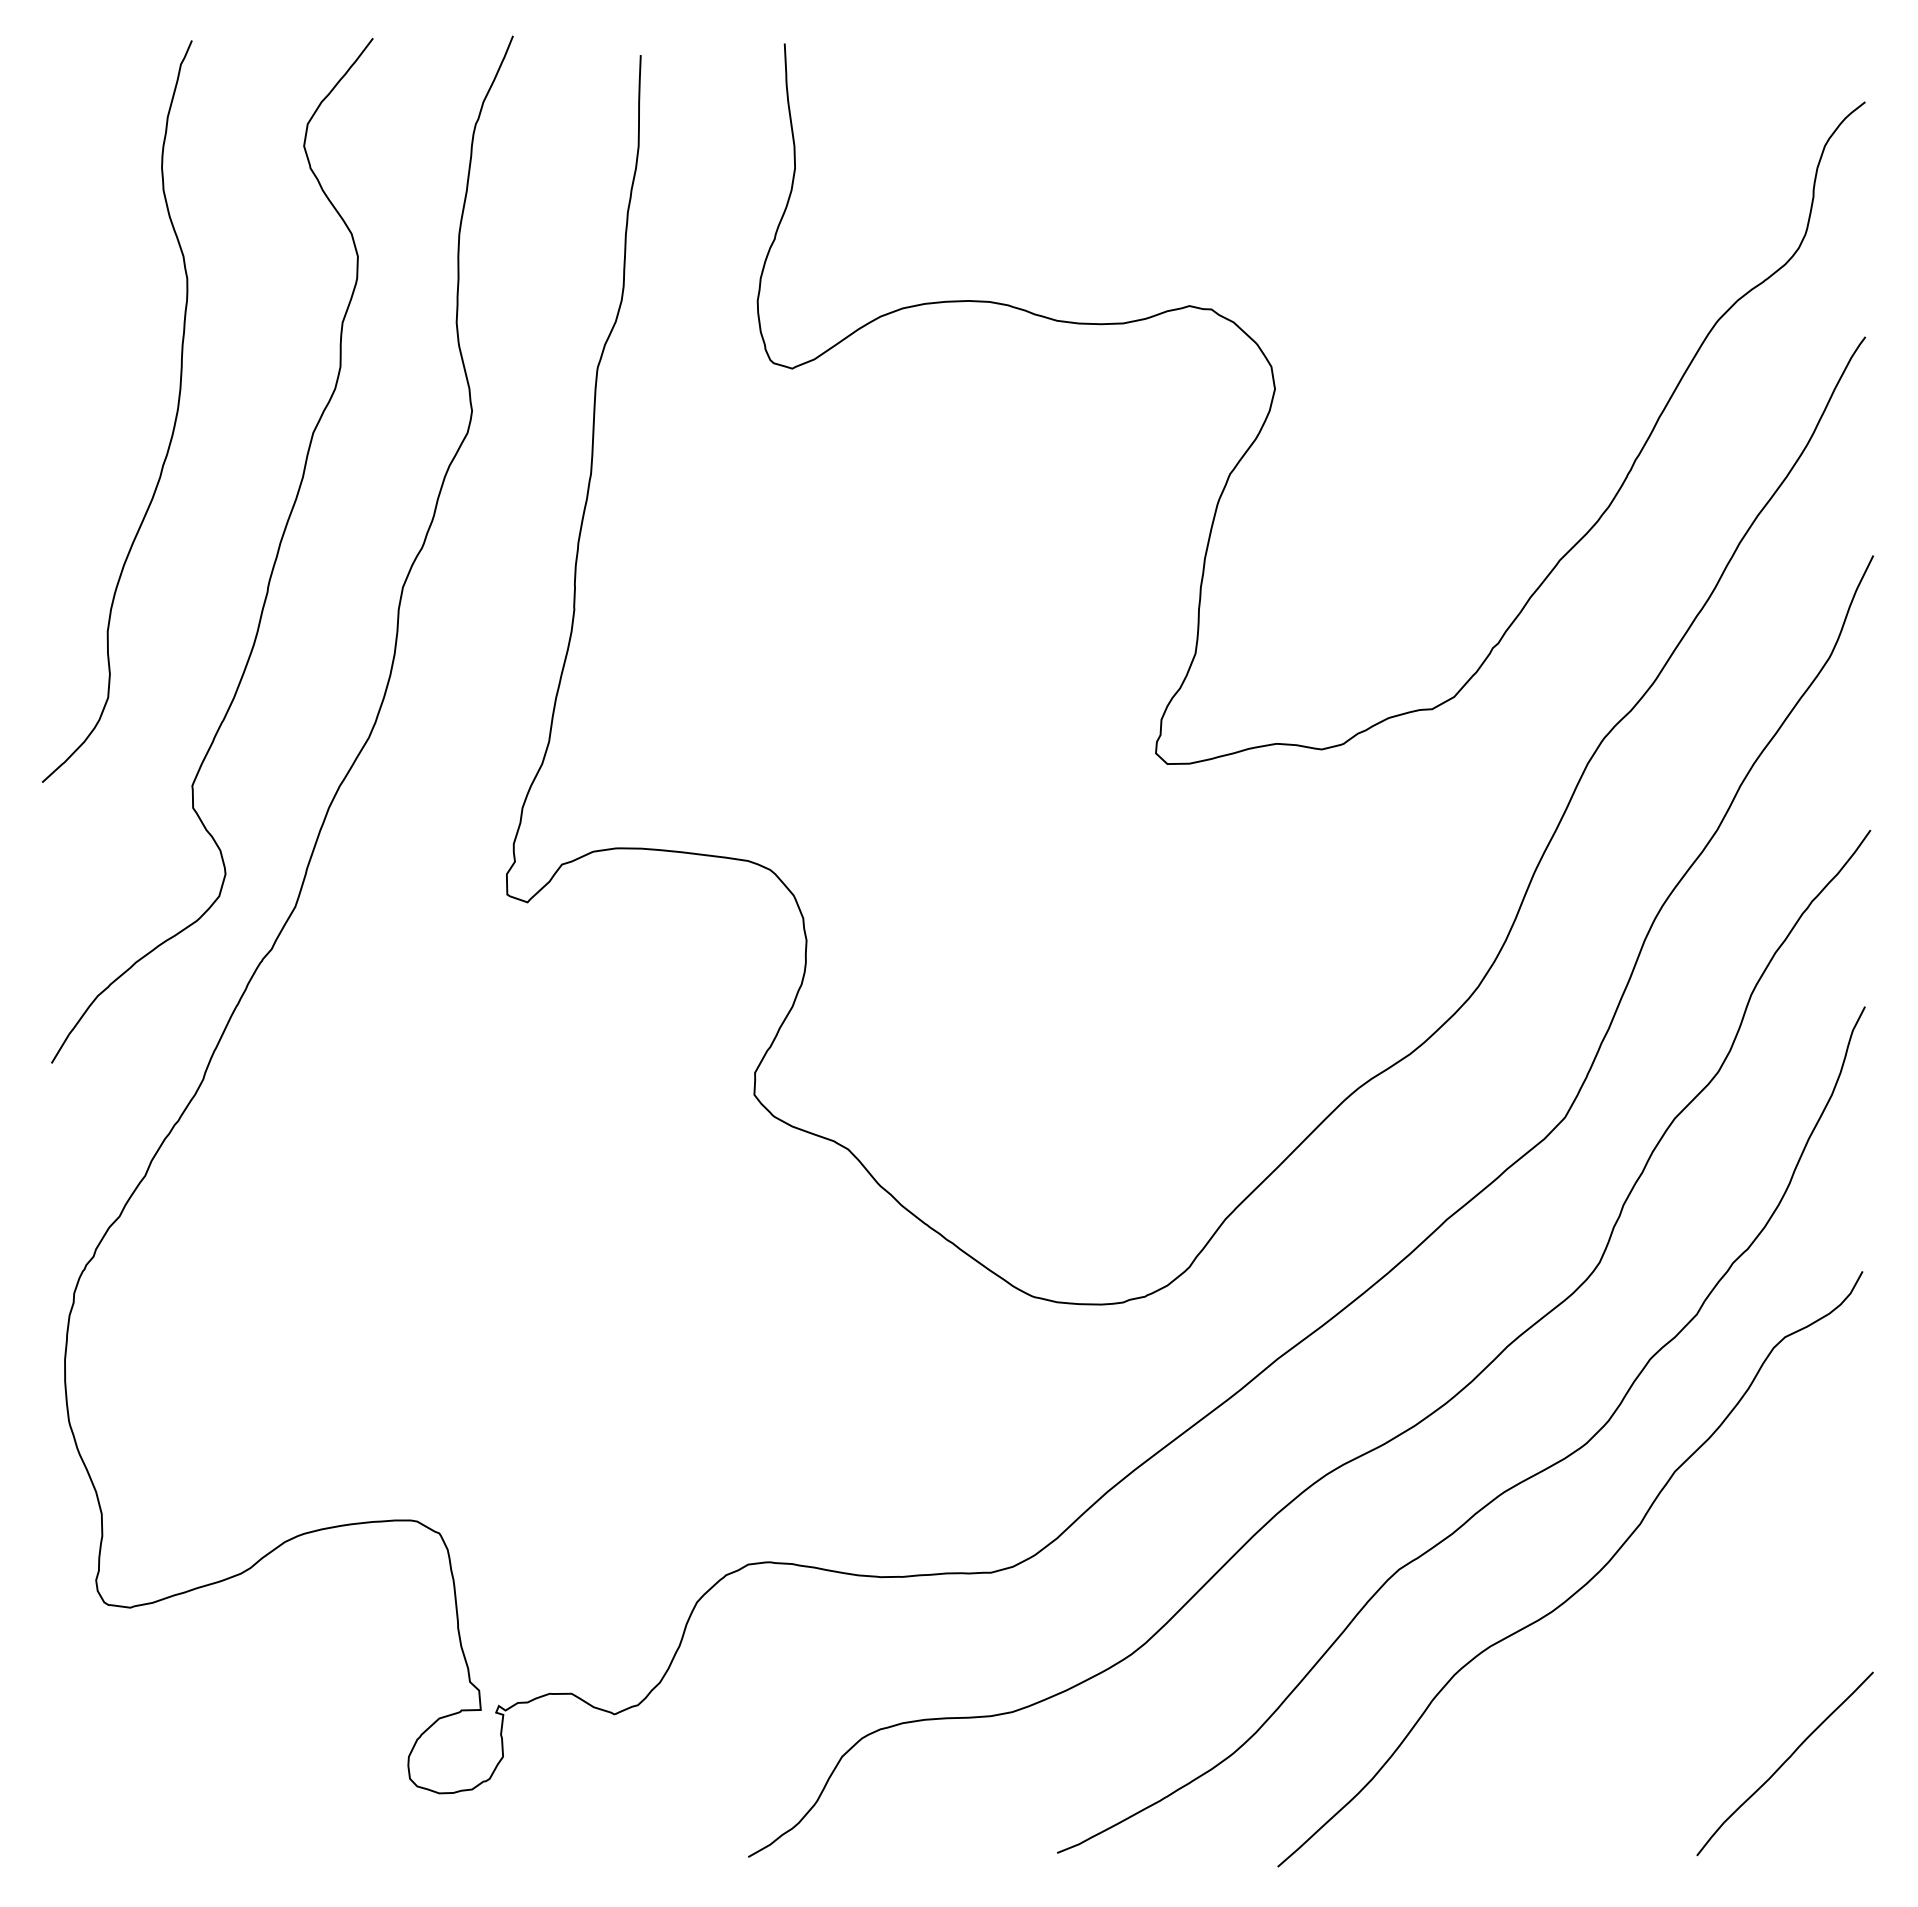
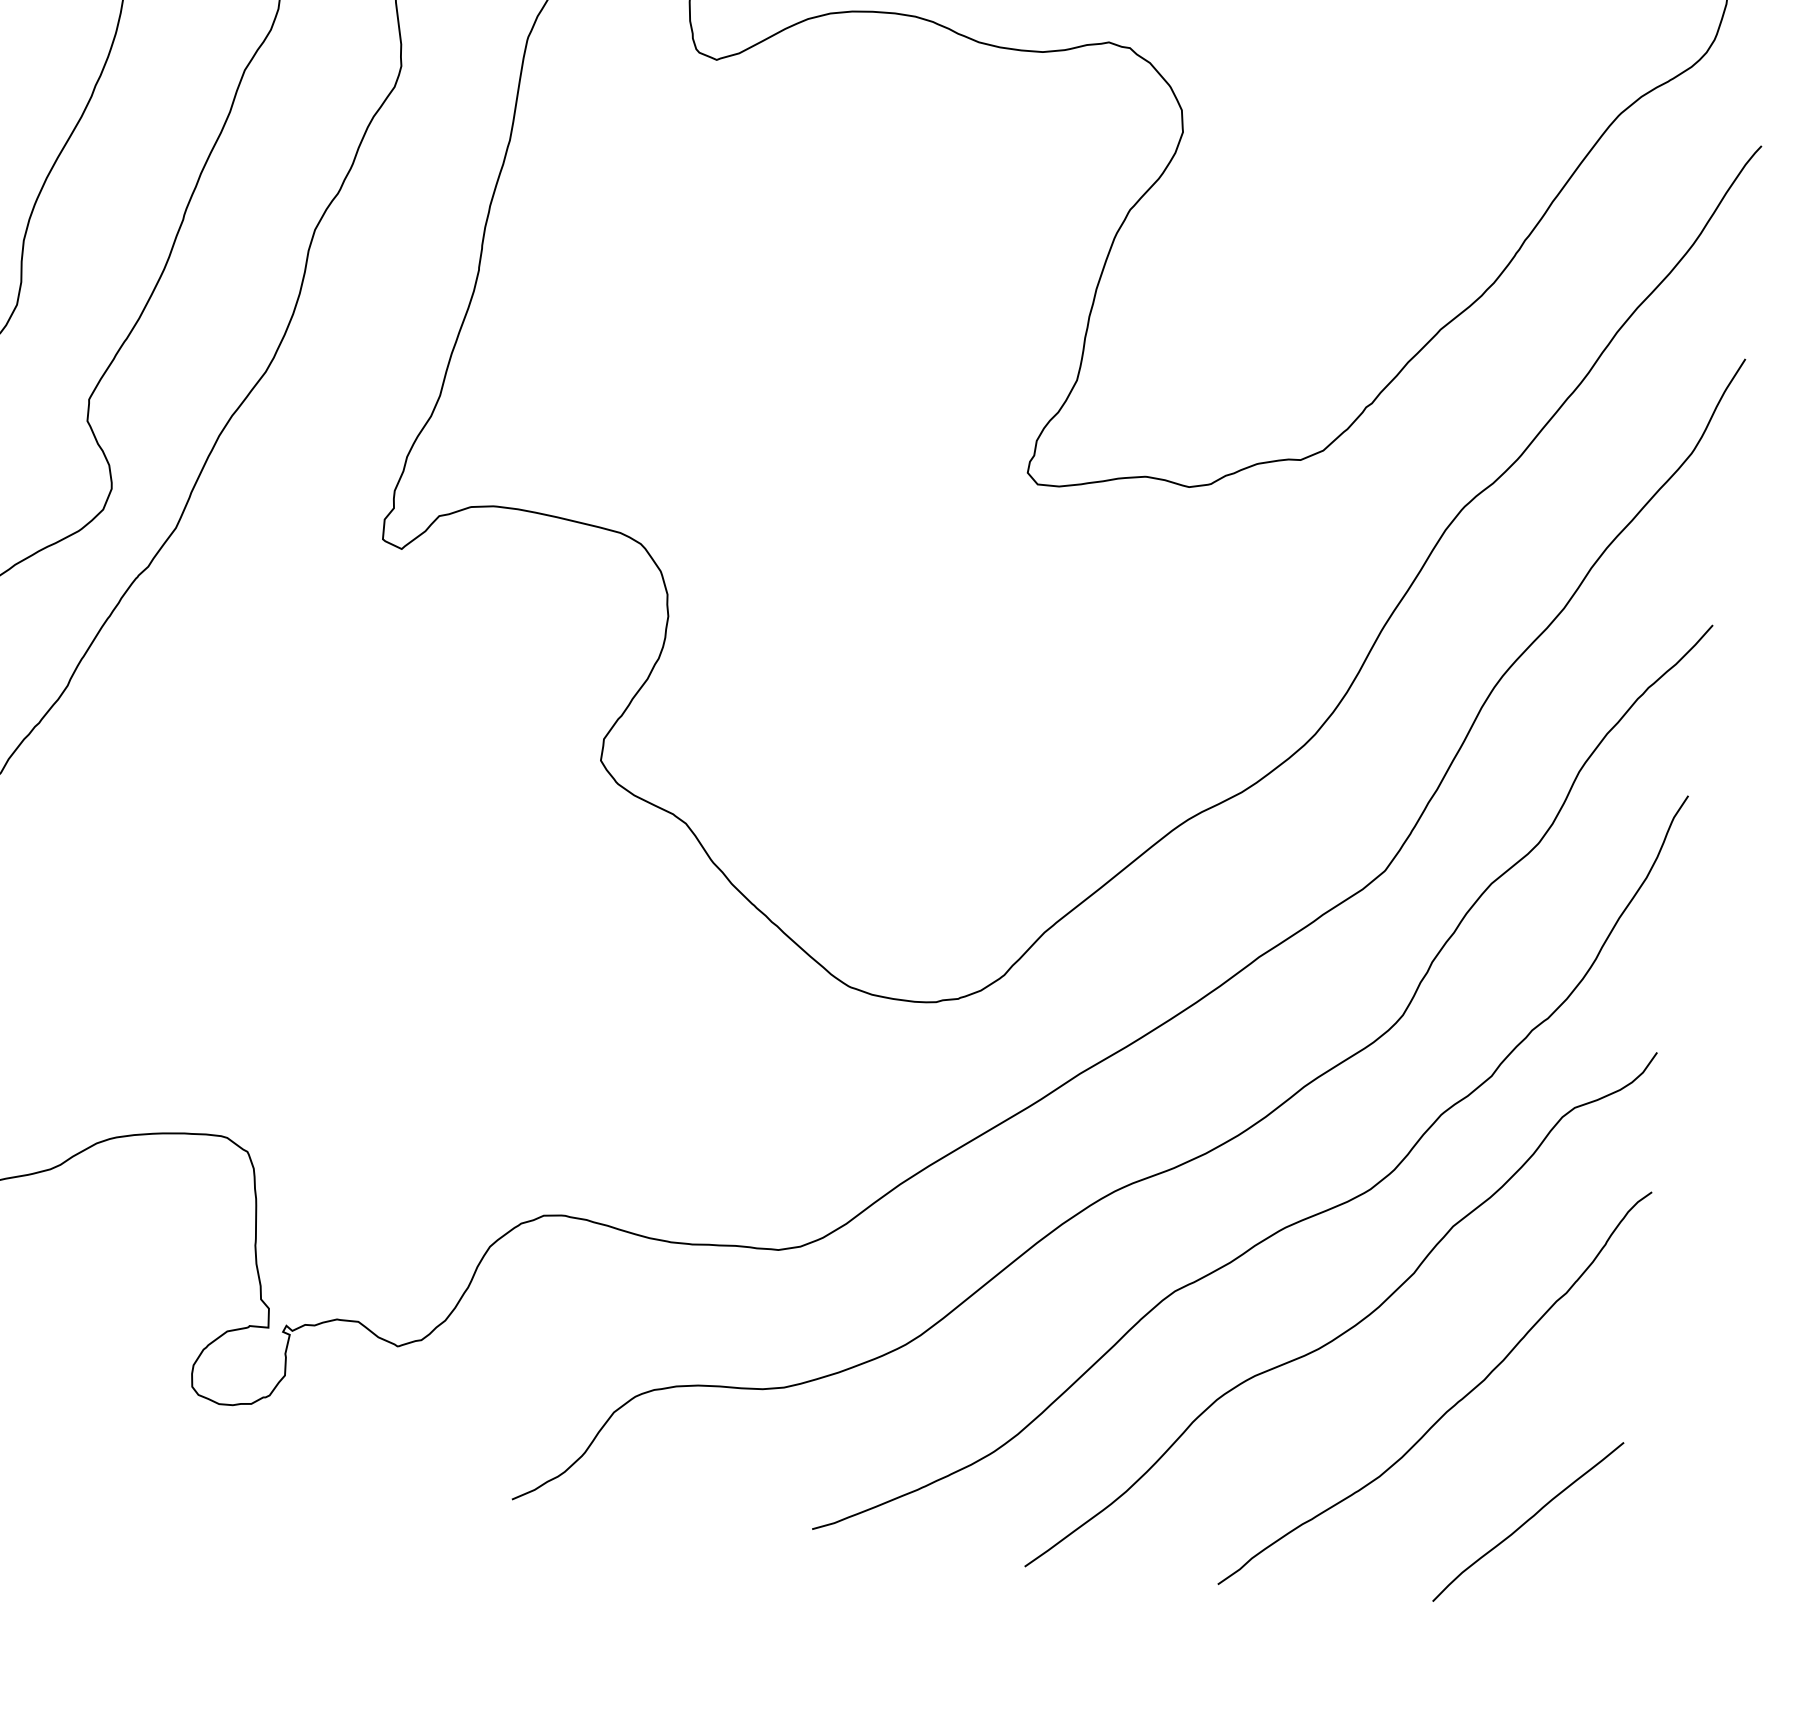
curve: (1692, 1656) -> (1450, 1407), added

